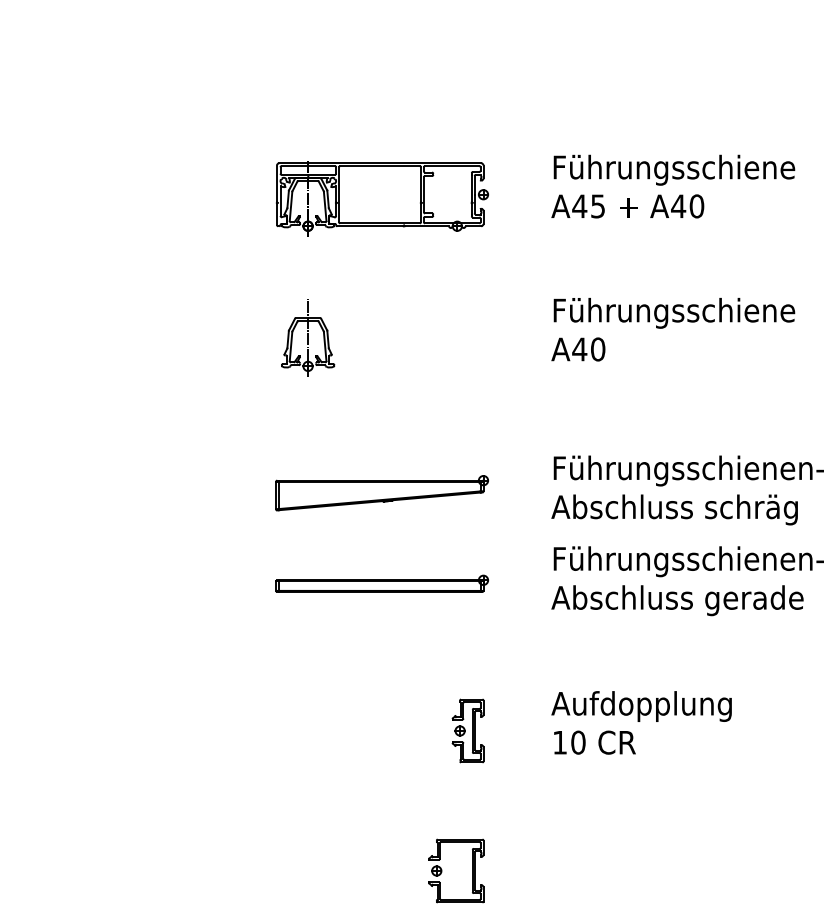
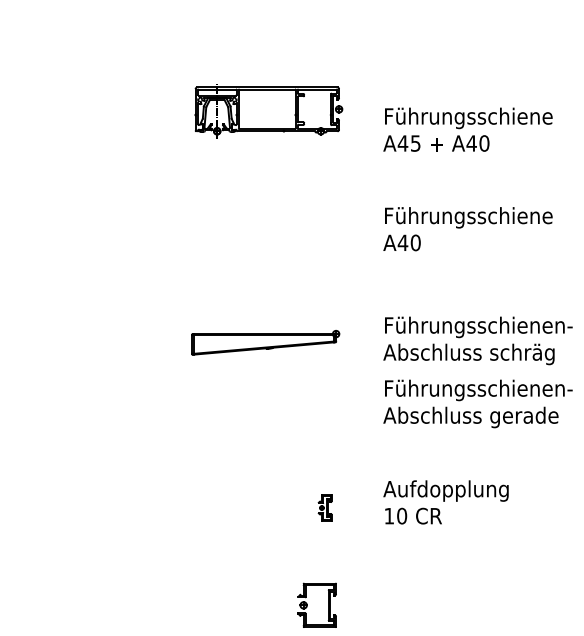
part: (381, 197) -> (268, 111), moved
part: (308, 338) -> (214, 235), removed
part: (381, 583) -> (265, 405), removed
part: (466, 730) -> (324, 507), size x0.6

